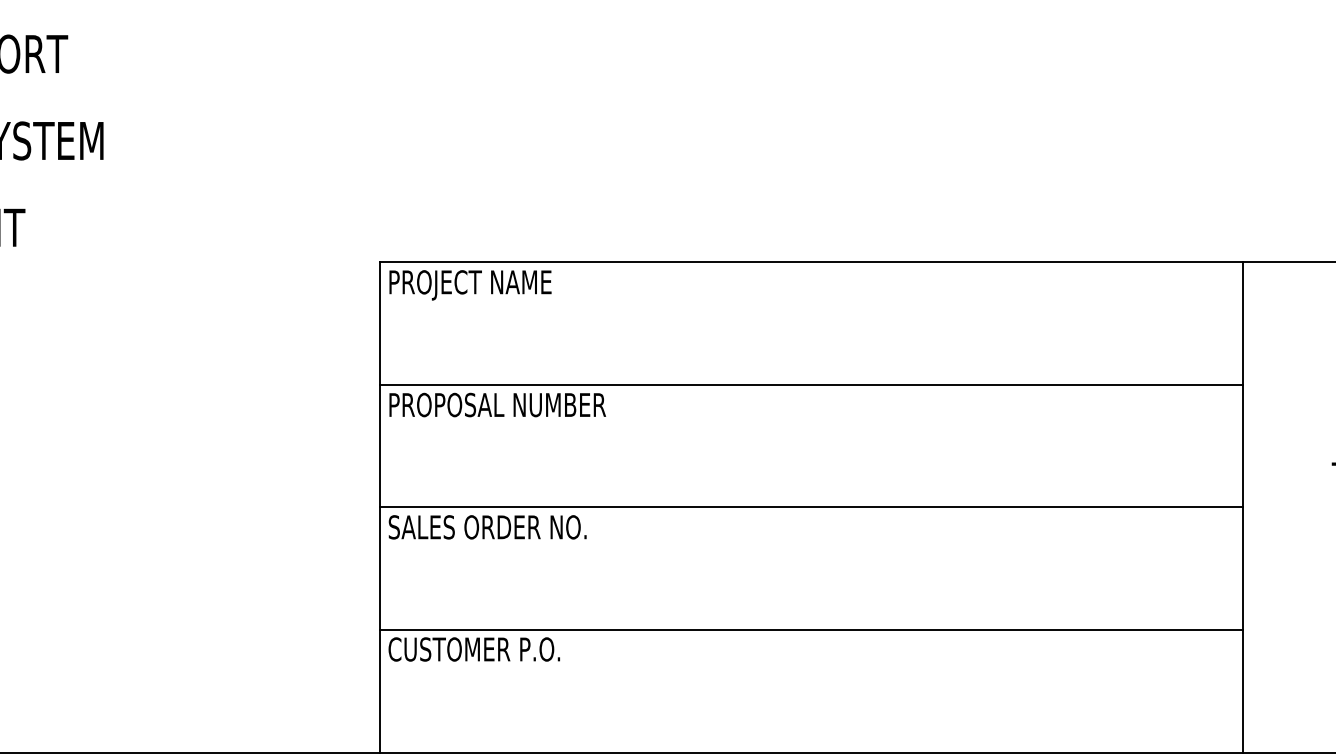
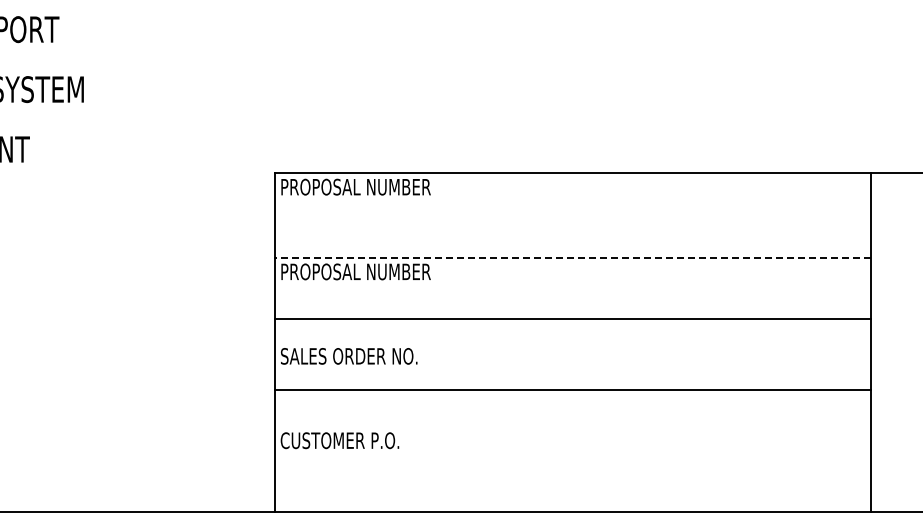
text: (518, 284) -> (370, 188), PROJECT NAME -> PROPOSAL NUMBER
line: (811, 384) -> (572, 257), solid -> dashed
line: (811, 507) -> (572, 318), moved
line: (811, 630) -> (572, 390), moved

